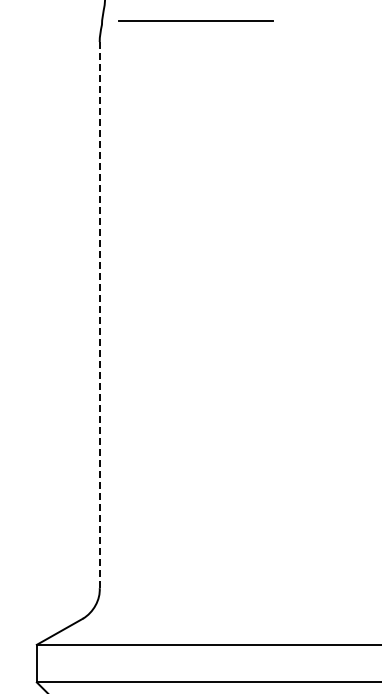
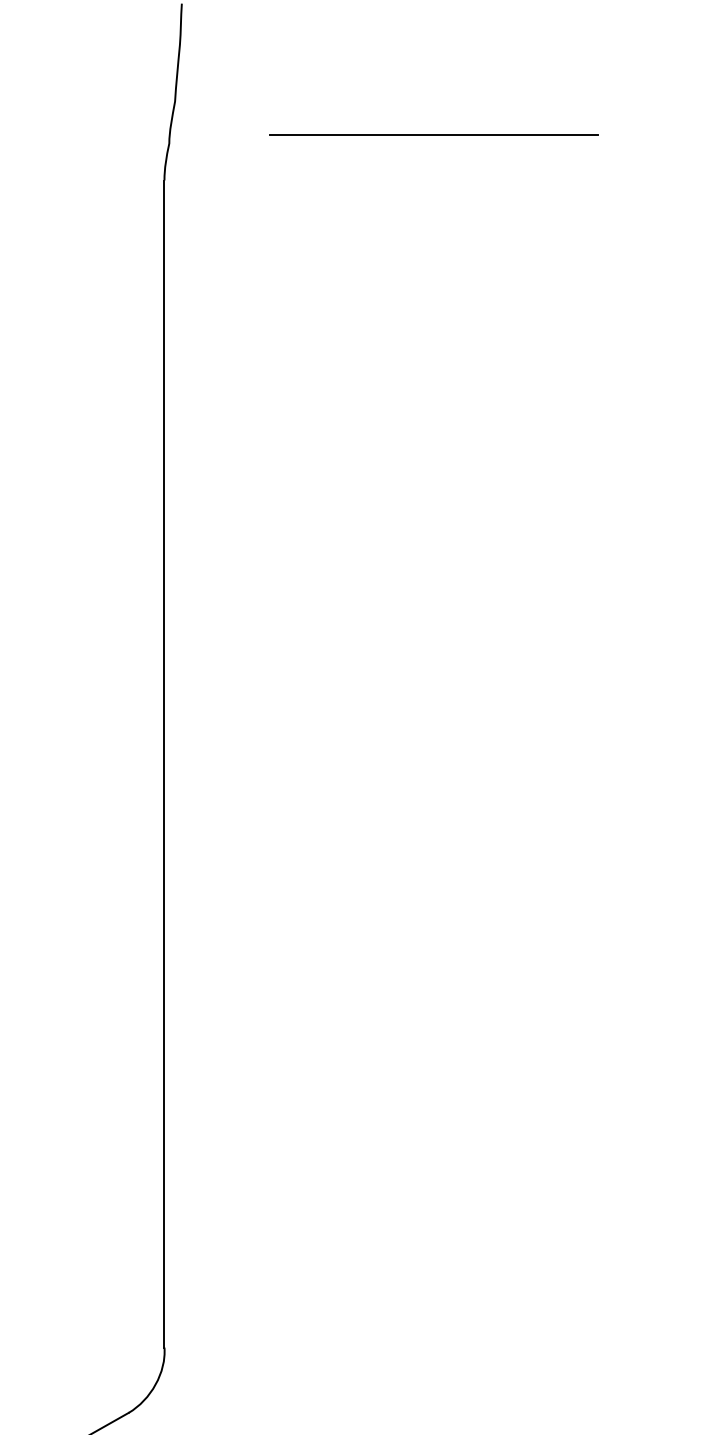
line: (195, 20) -> (433, 134), moved
line: (99, 315) -> (164, 764), dashed -> solid

